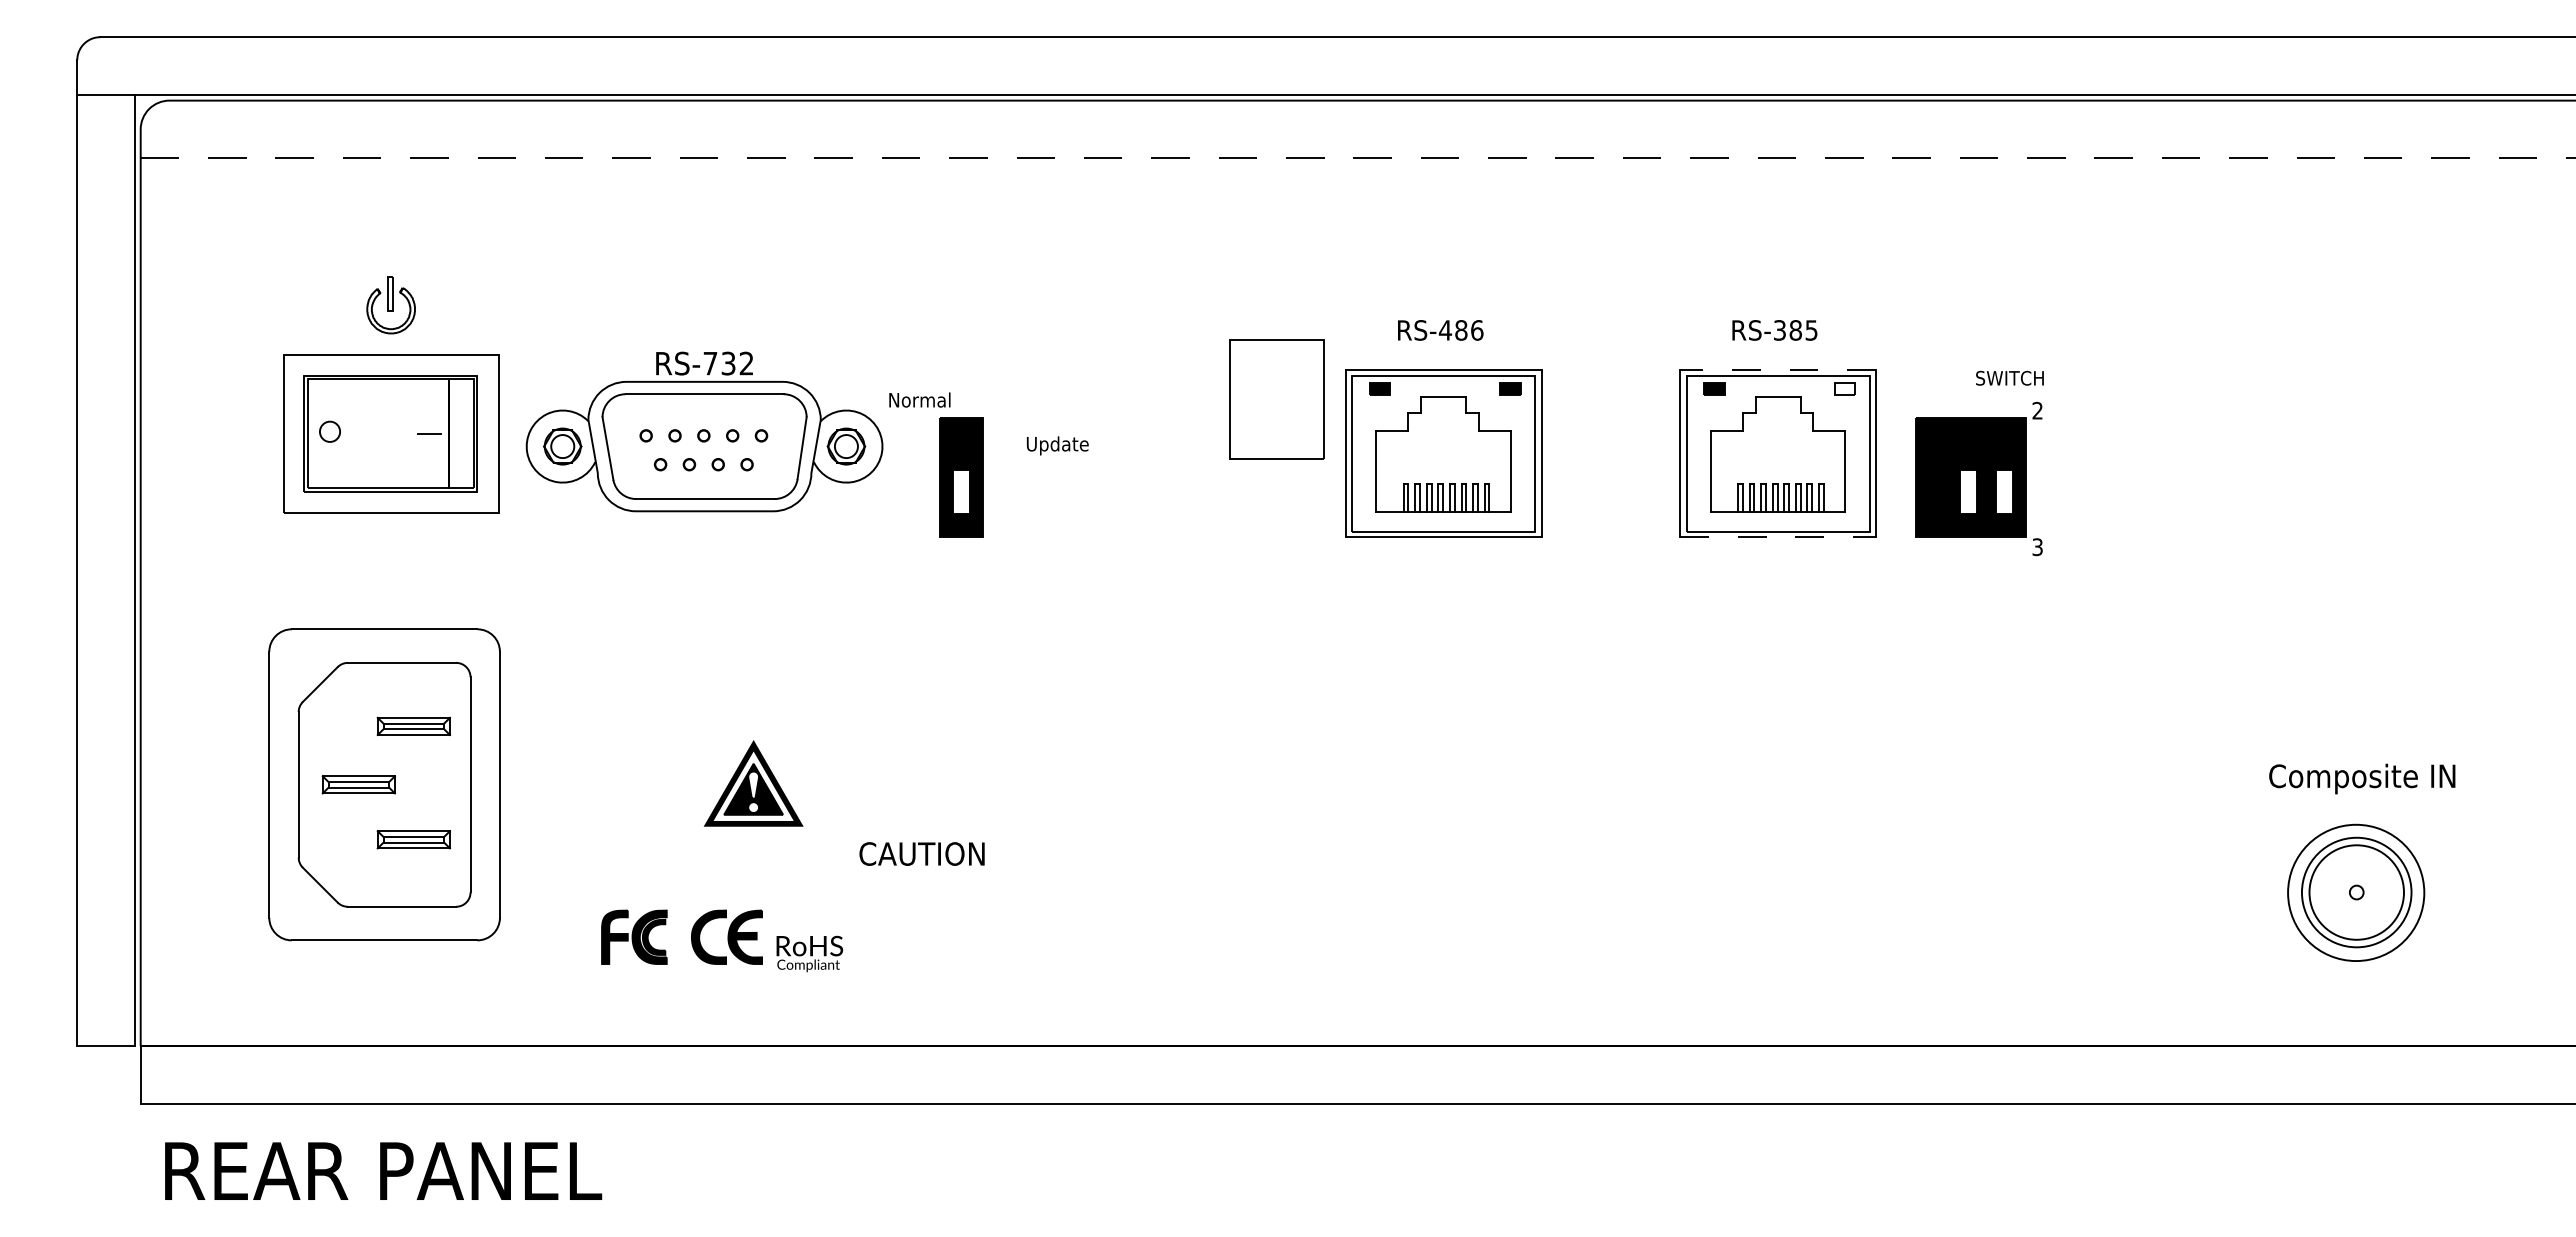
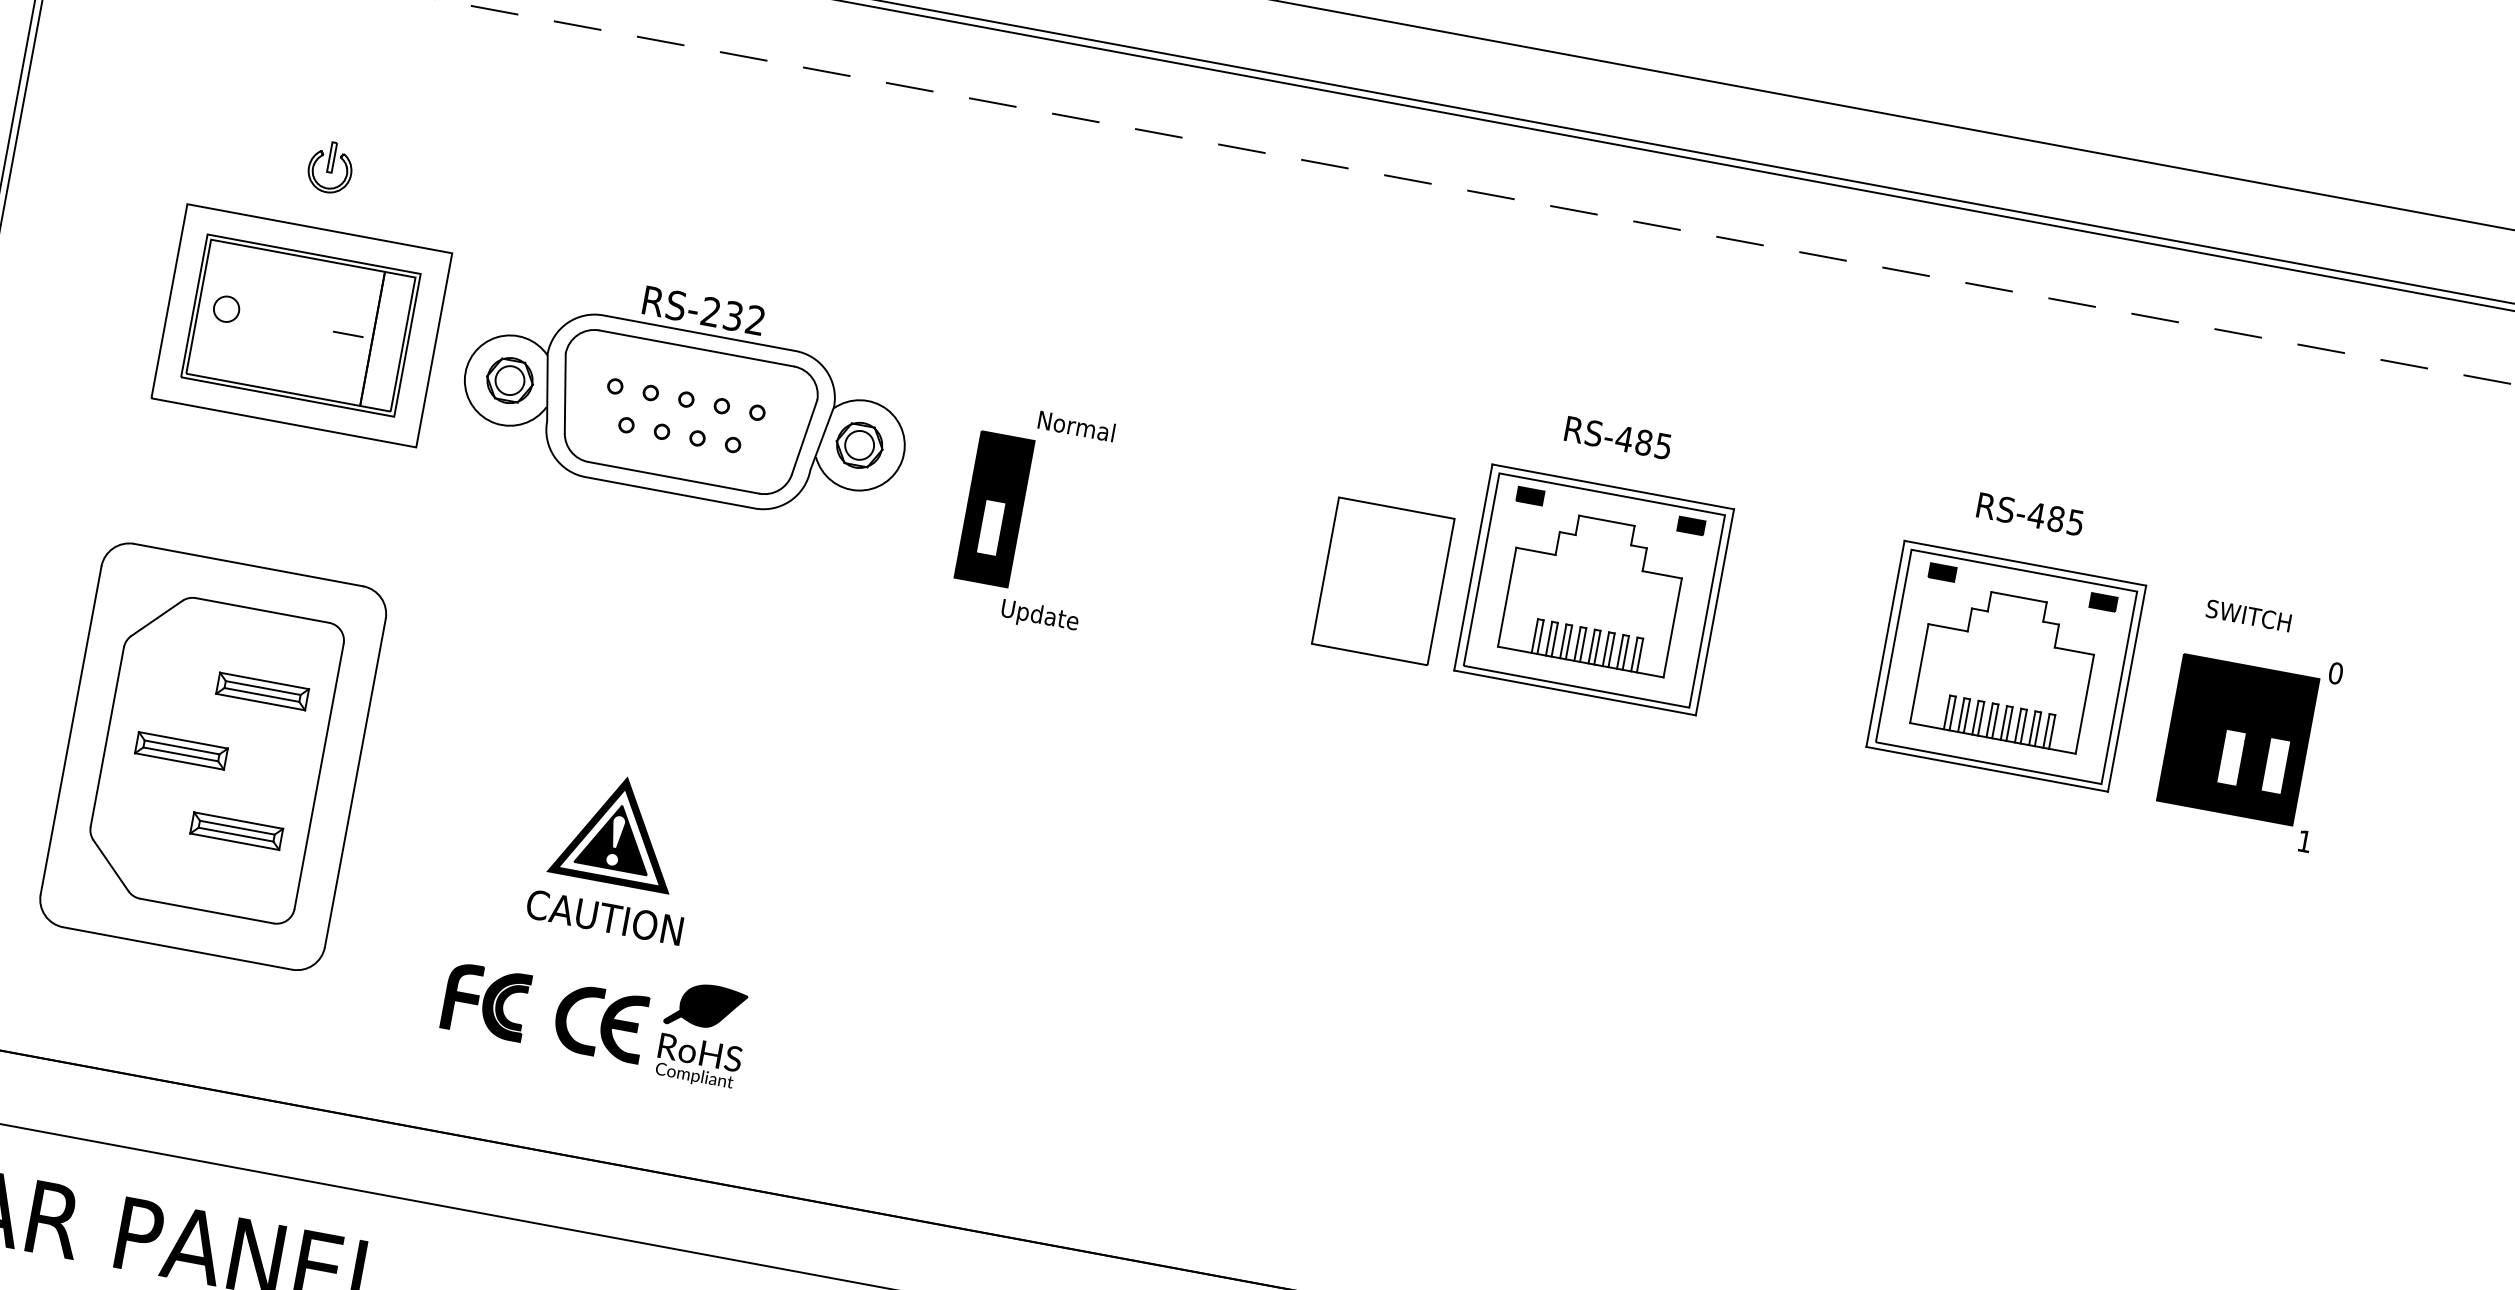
part: (390, 305) -> (329, 167), size x0.71
text: (1477, 330) -> (1663, 446), RS-486 -> RS-485
text: (1779, 330) -> (2036, 515), RS-385 -> RS-485
text: (710, 363) -> (711, 311), RS-732 -> RS-232
line: (1777, 369) -> (2024, 563), dashed -> solid
text: (2009, 377) -> (2248, 614), moved
fill: (1844, 388) -> (2102, 601), added
text: (919, 399) -> (1076, 425), moved
part: (1276, 399) -> (1382, 581), moved
text: (2037, 410) -> (2335, 672), 2 -> 0
text: (1057, 445) -> (1039, 616), moved
line: (1778, 536) -> (1987, 769), dashed -> solid
text: (2037, 547) -> (2304, 841), 3 -> 1
part: (753, 783) -> (617, 830), moved
text: (921, 853) -> (604, 916), moved
part: (807, 909) -> (705, 1007), added

